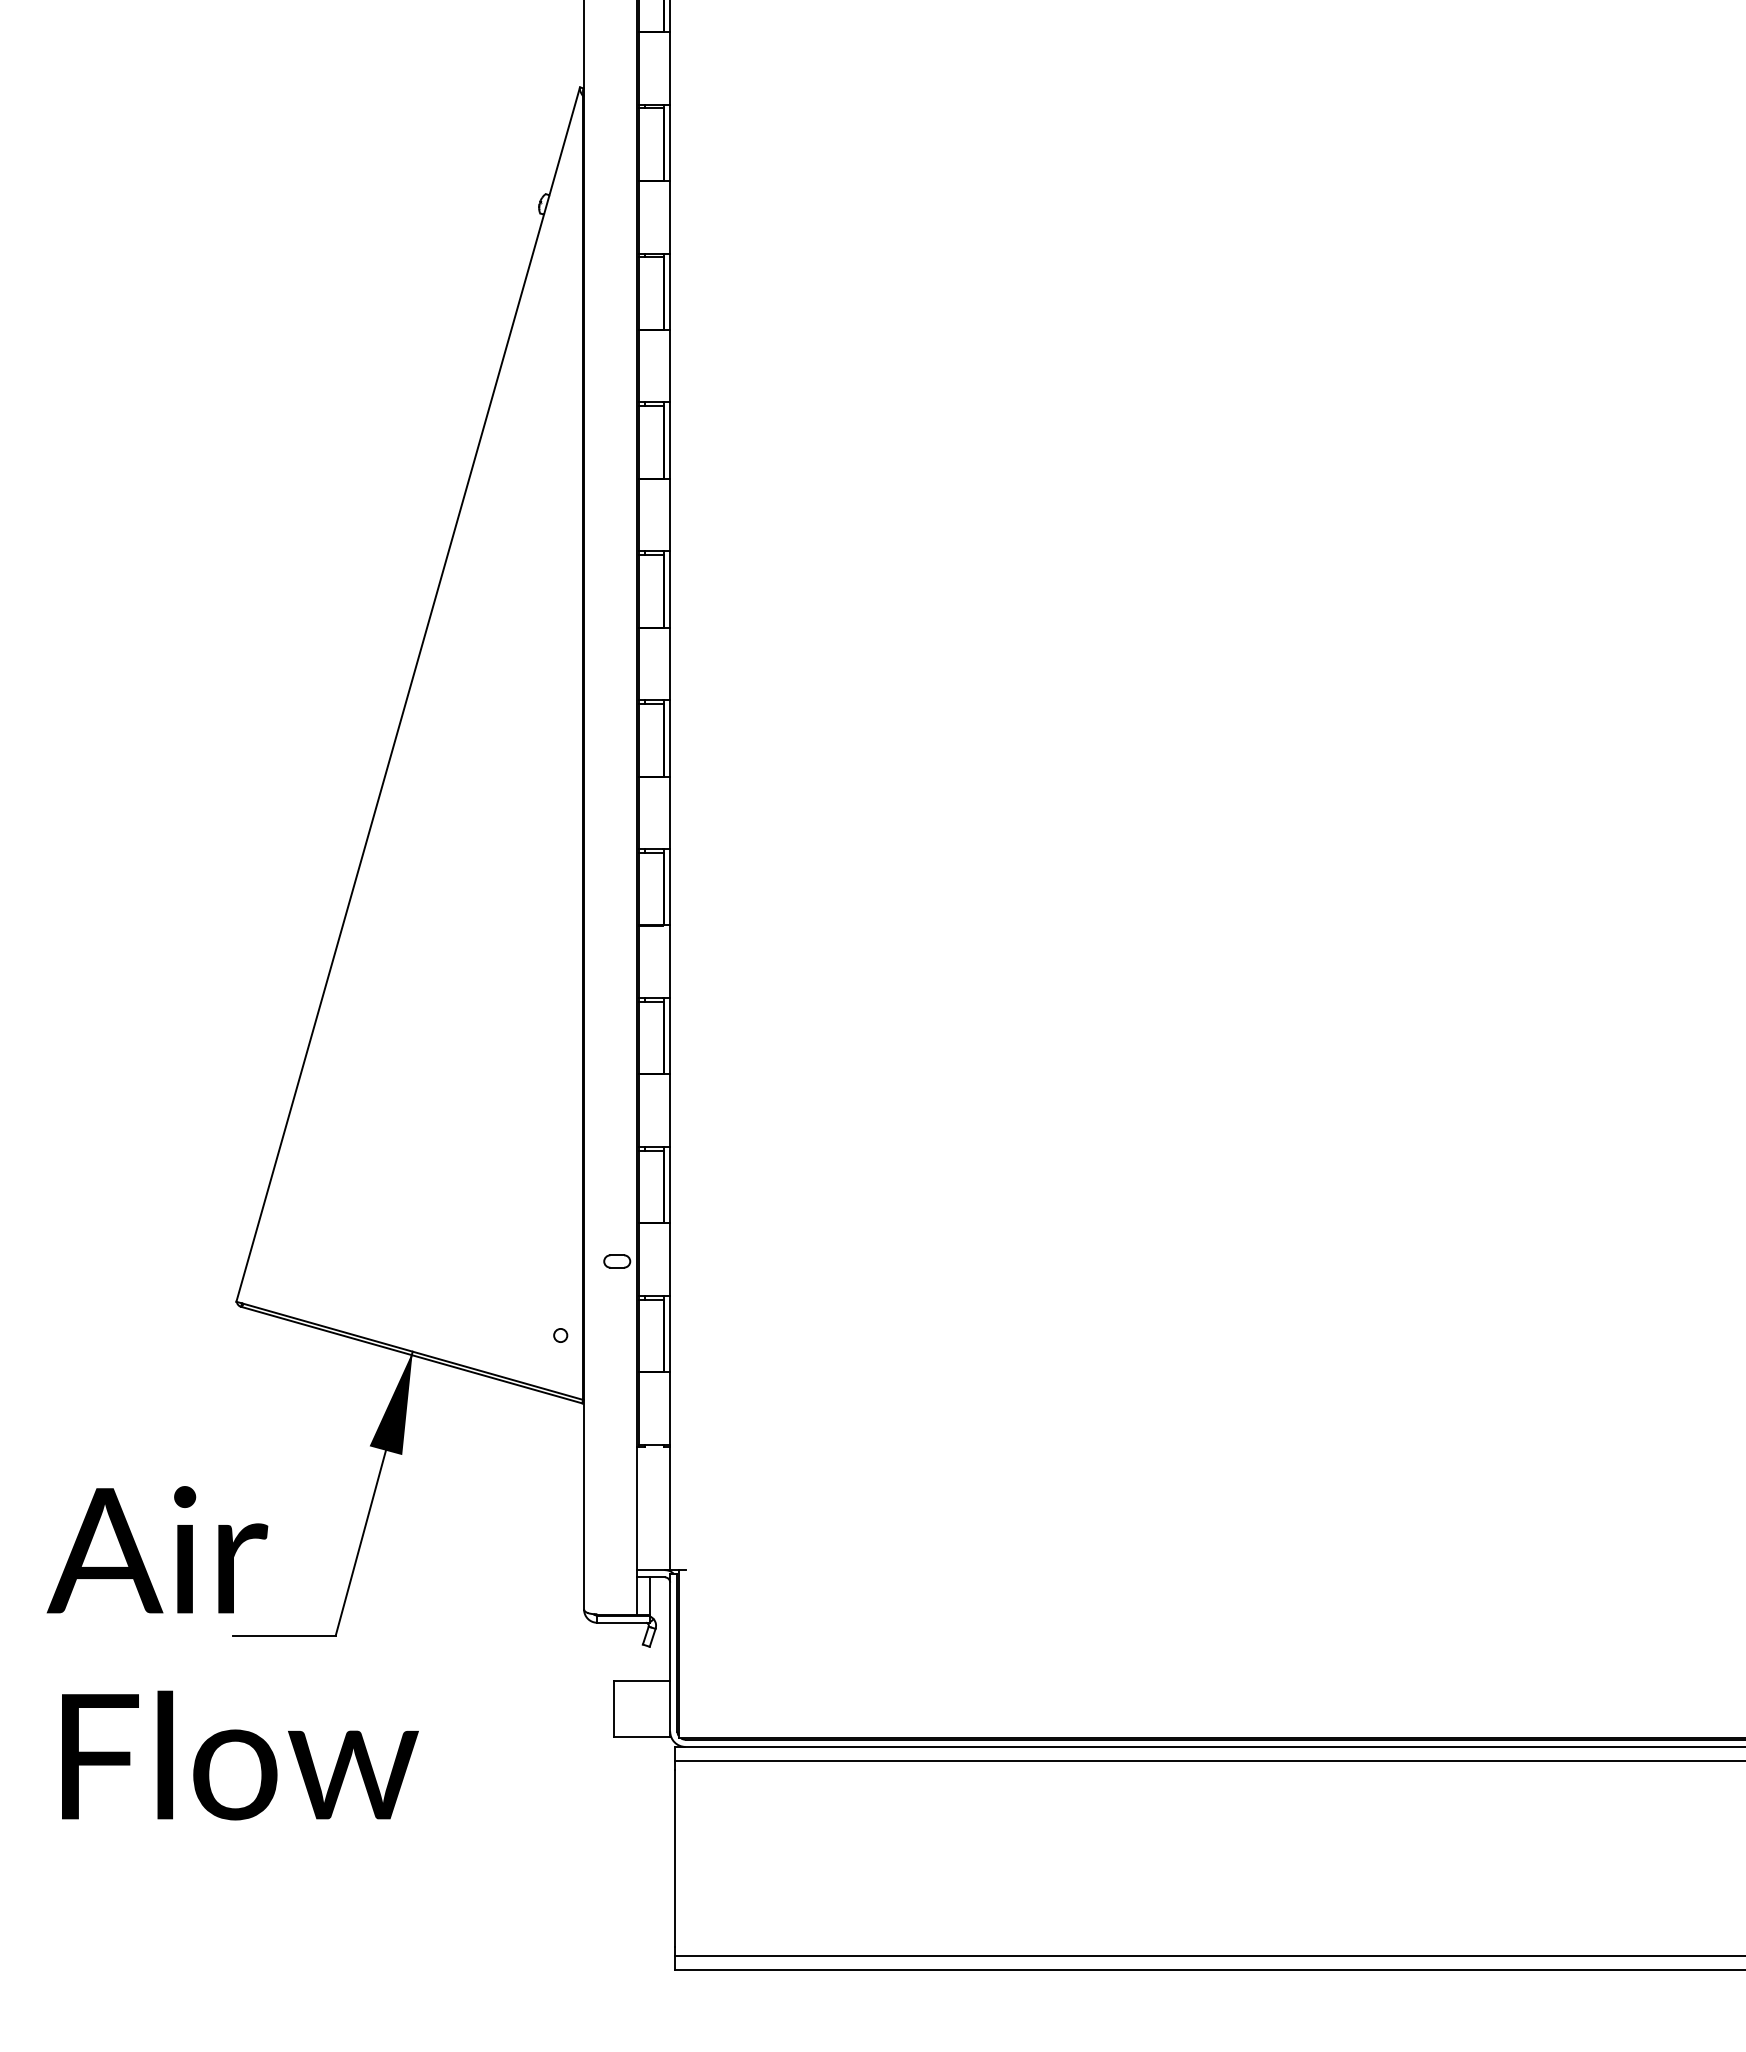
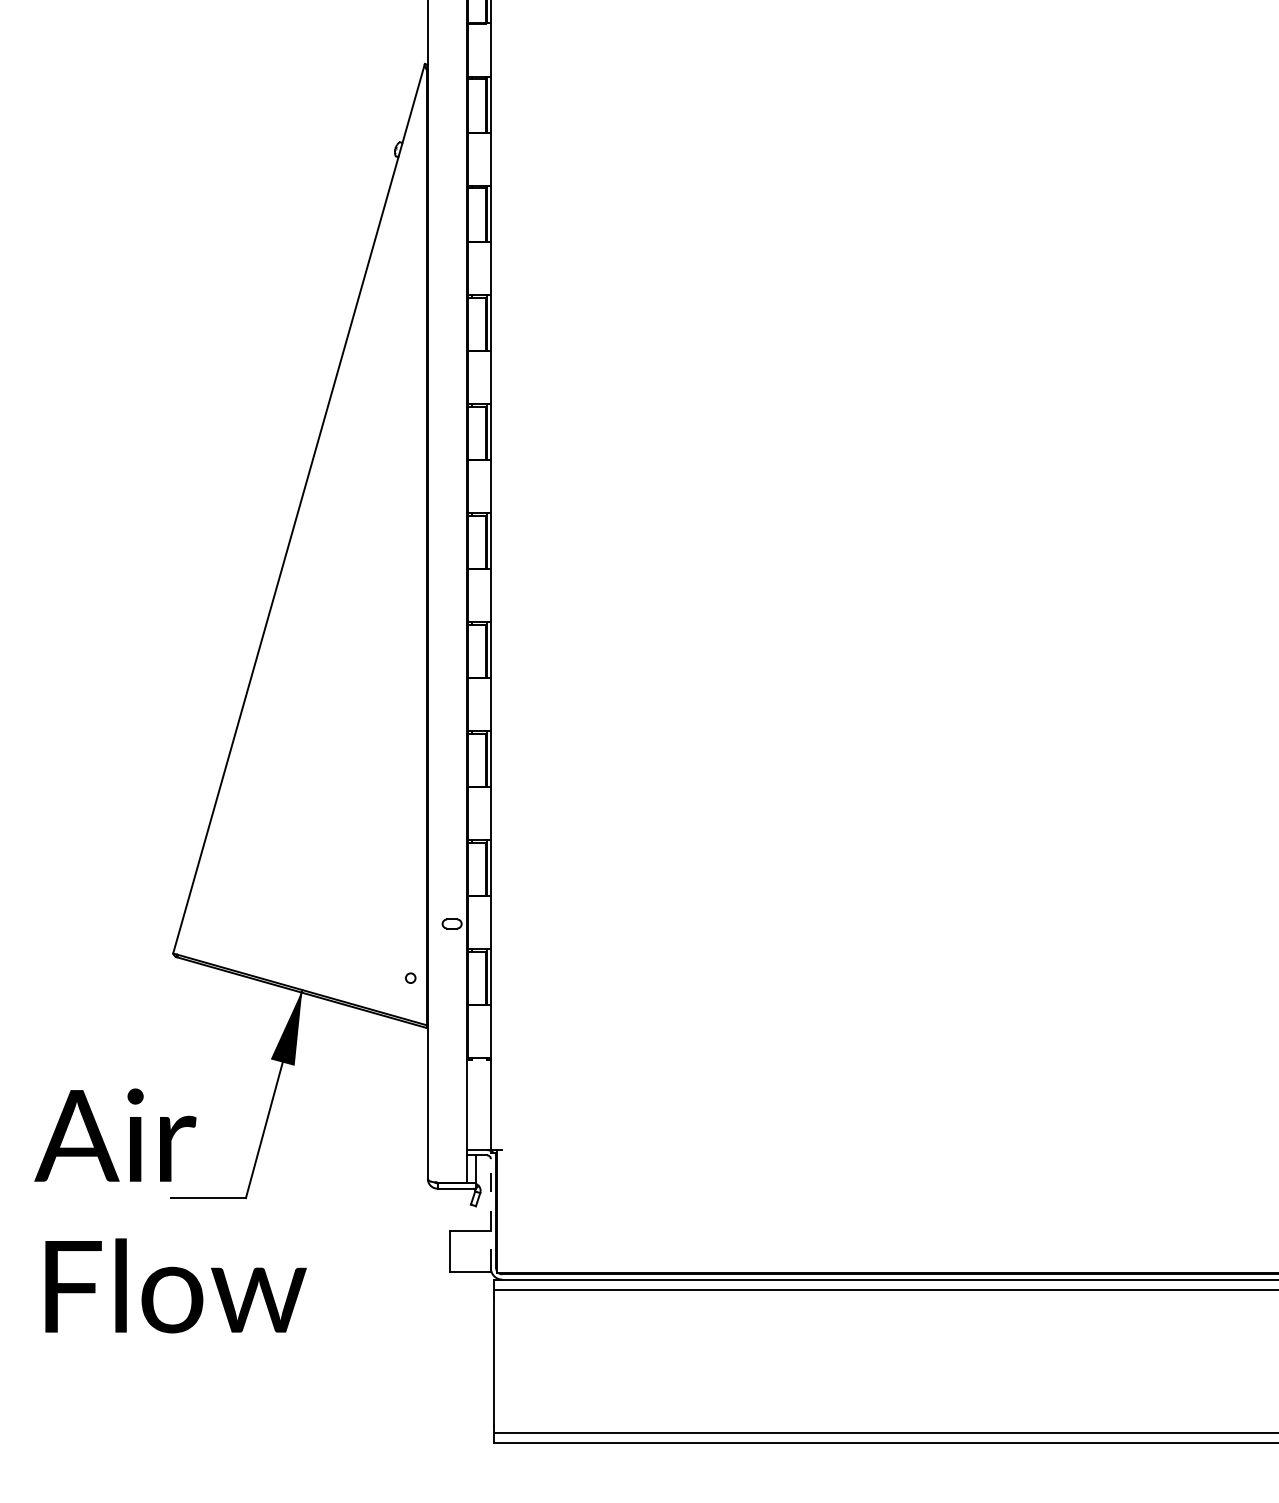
line: (670, 1652) -> (491, 1210), solid -> dashed

